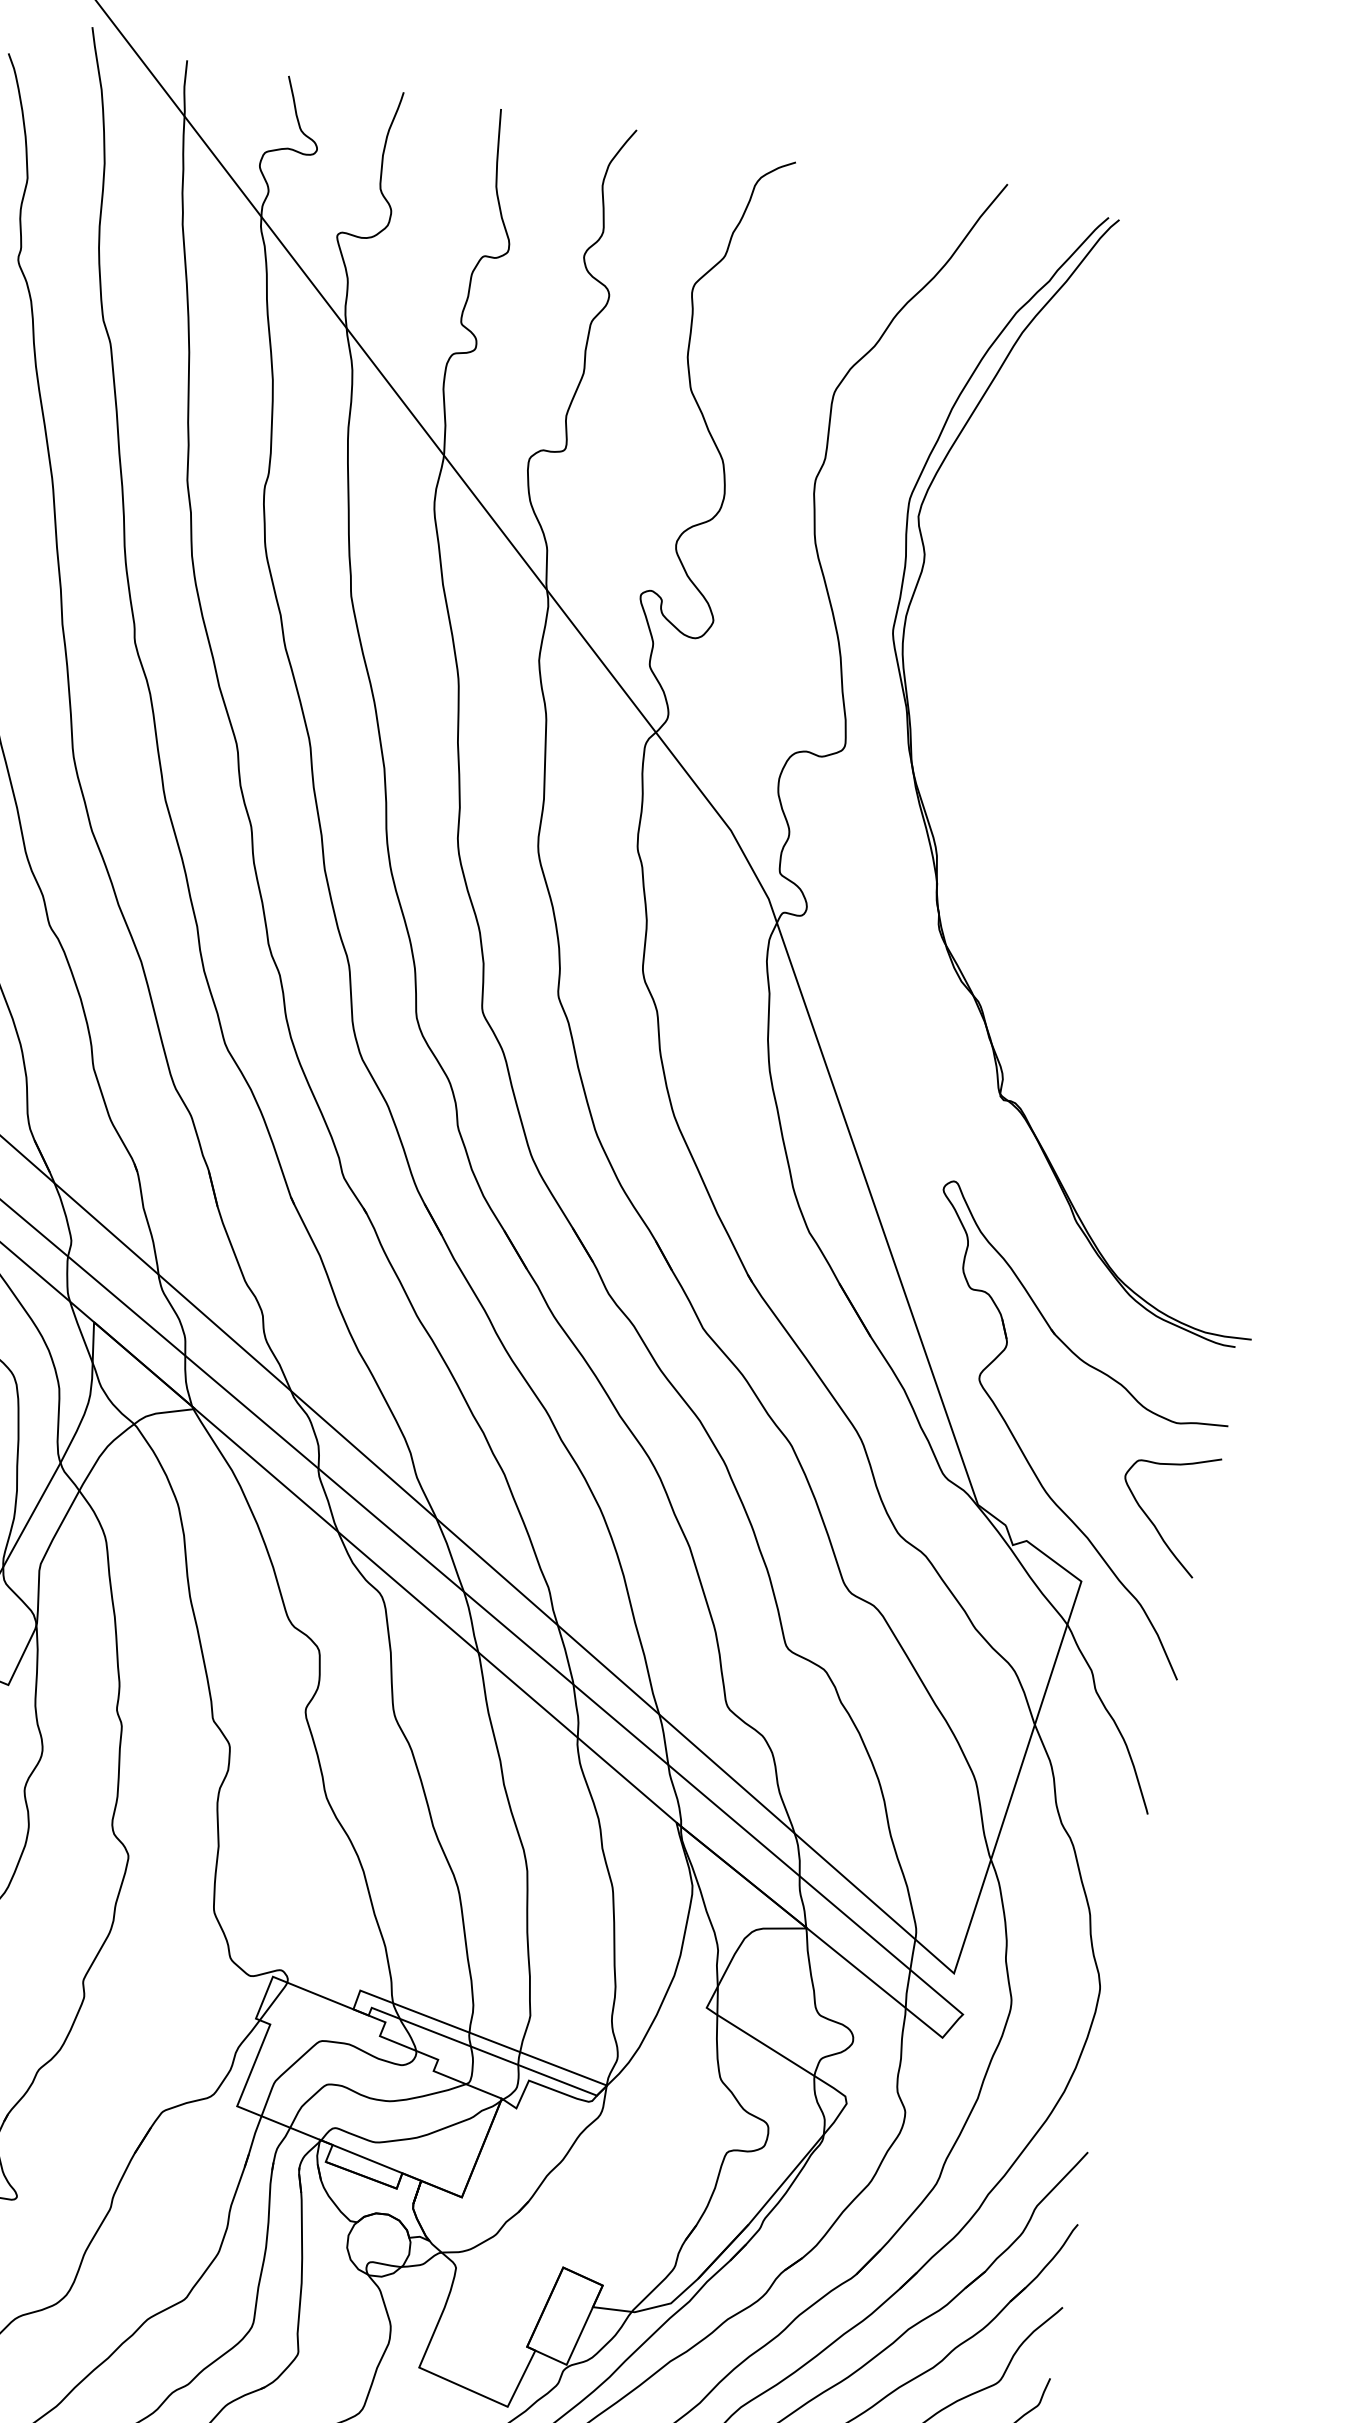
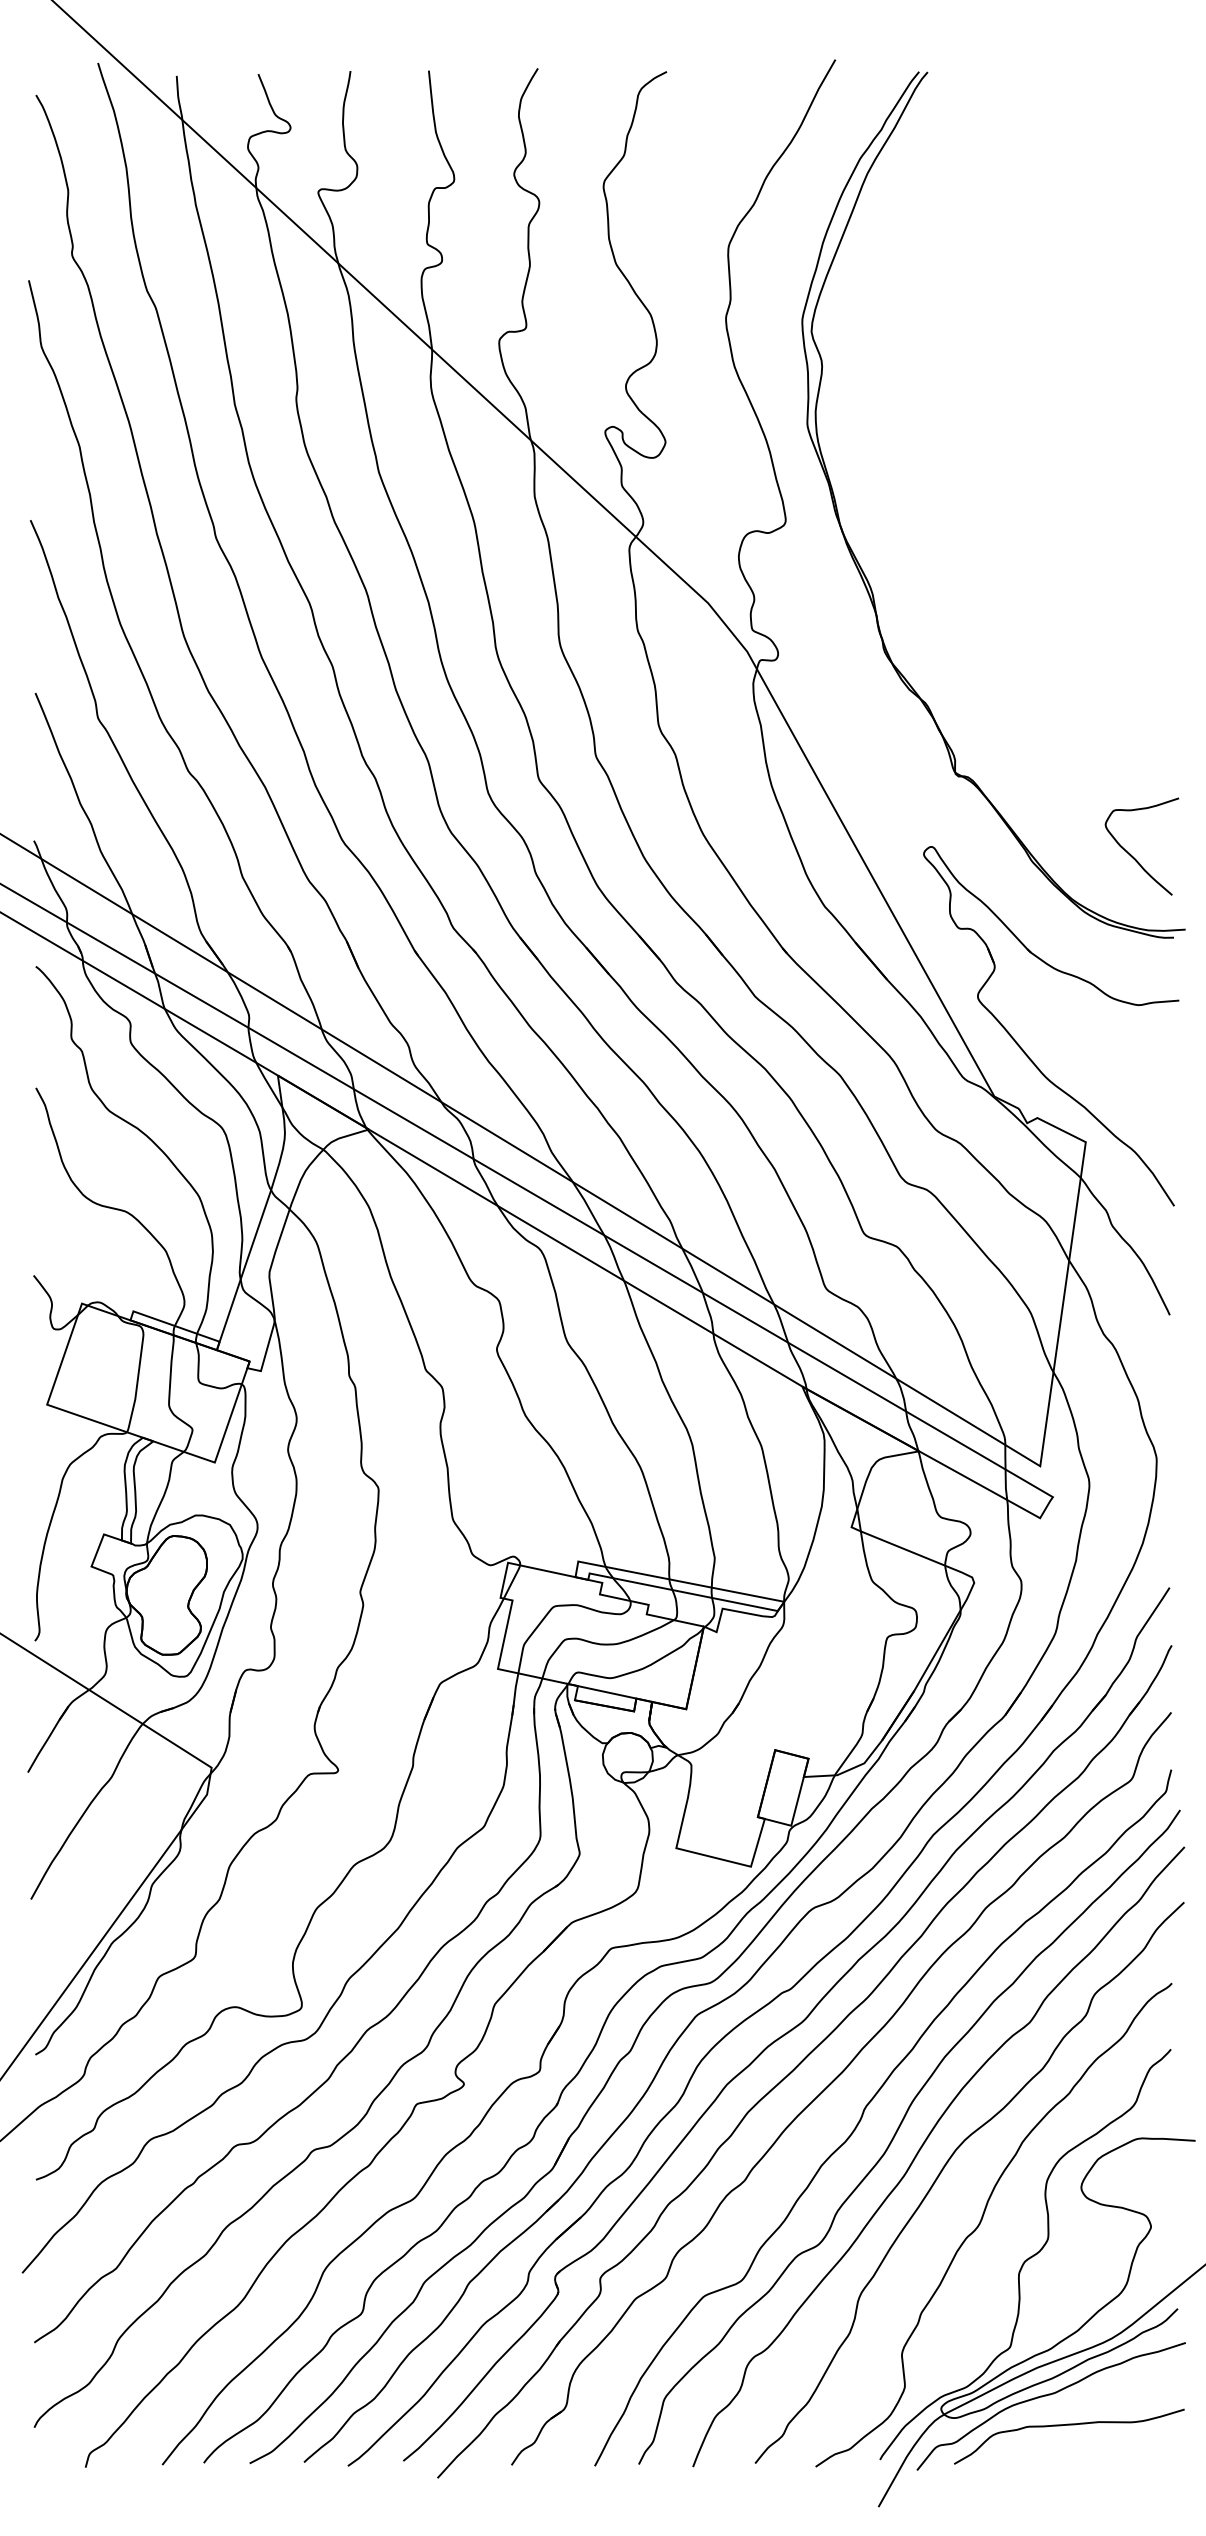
curve: (1151, 1520) -> (1132, 855), moved

